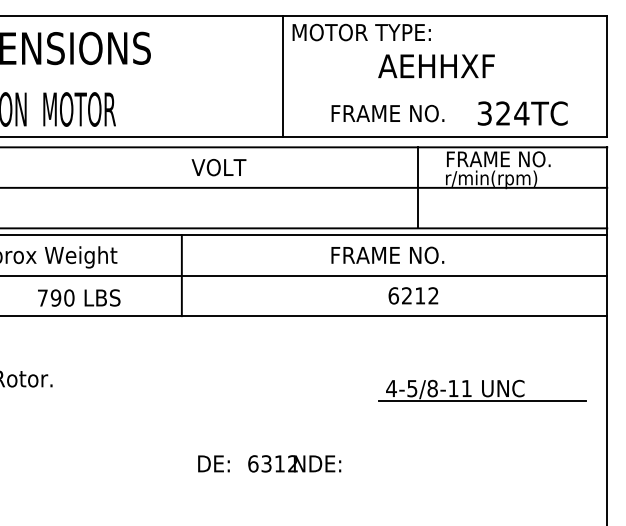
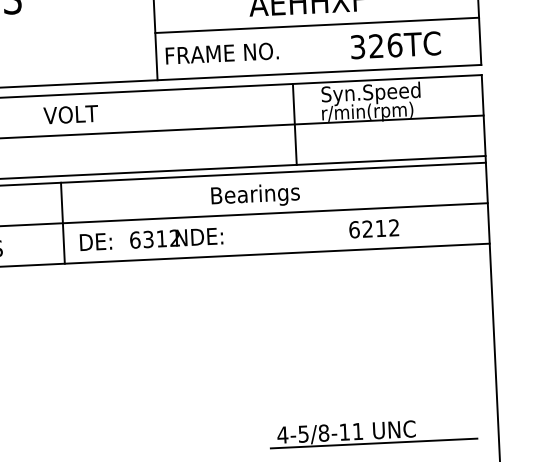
line: (445, 89) -> (317, 24), added
text: (387, 113) -> (221, 53), moved
text: (521, 113) -> (394, 45), 324TC -> 326TC
text: (498, 161) -> (373, 94), FRAME NO. -> Syn.Speed
text: (218, 167) -> (70, 114), moved
text: (388, 257) -> (268, 195), FRAME NO. -> Bearings
text: (413, 295) -> (374, 228), moved
part: (482, 390) -> (373, 432), moved
text: (269, 463) -> (151, 238), moved

